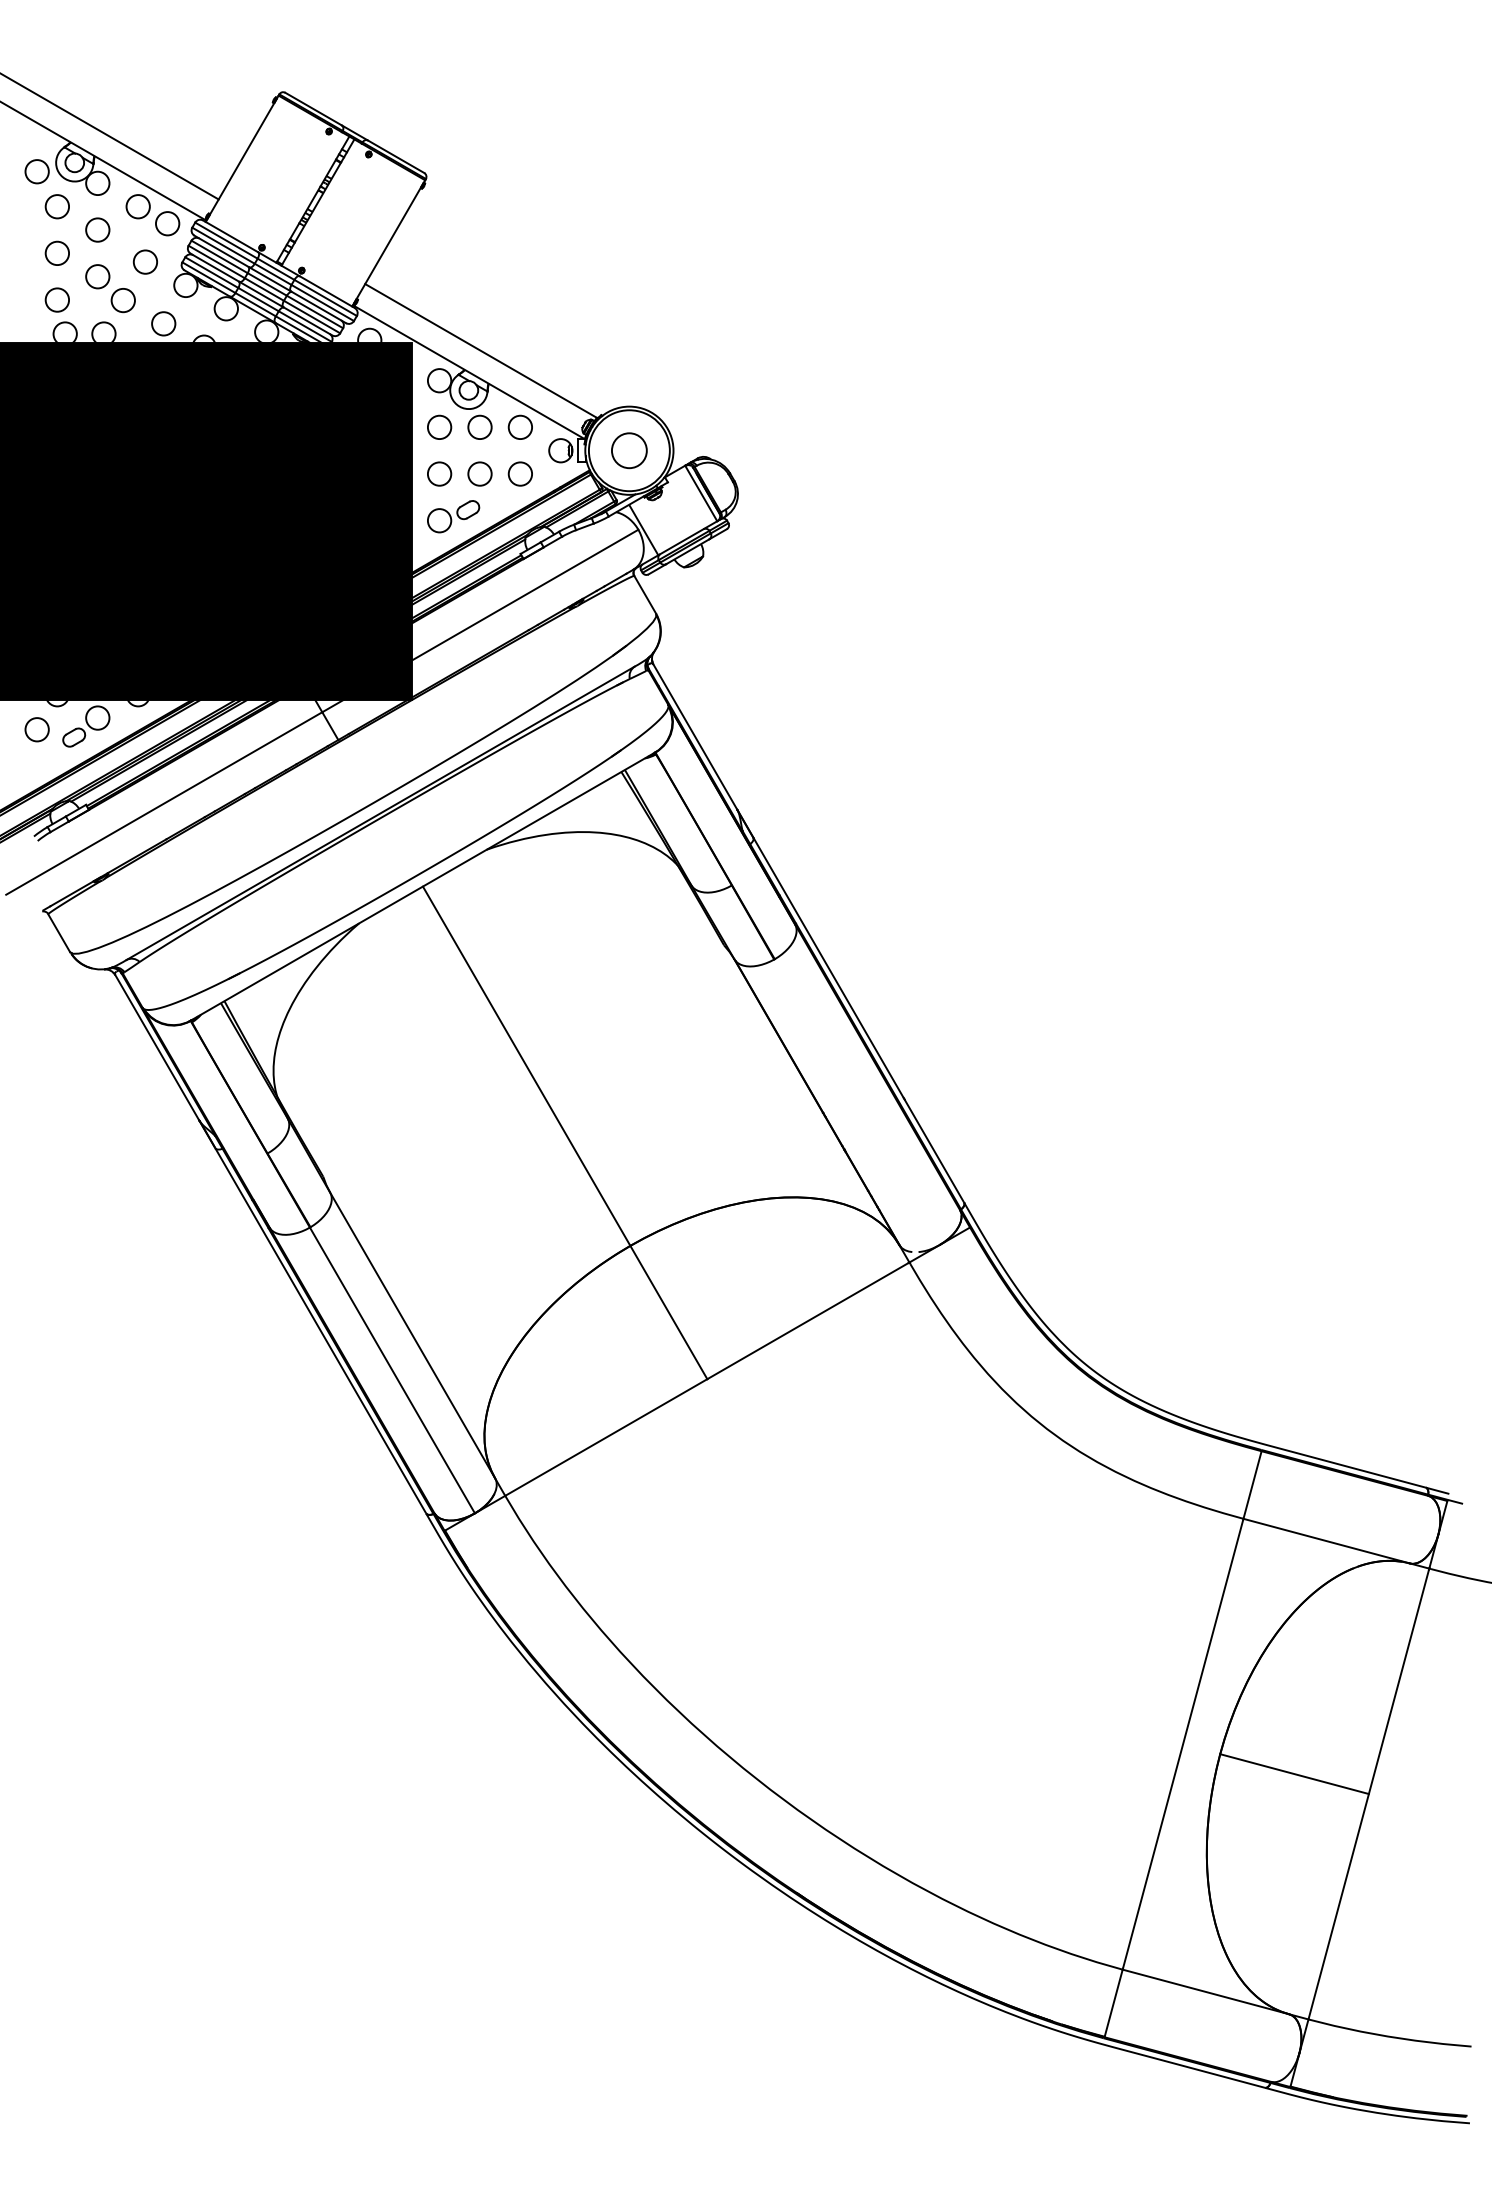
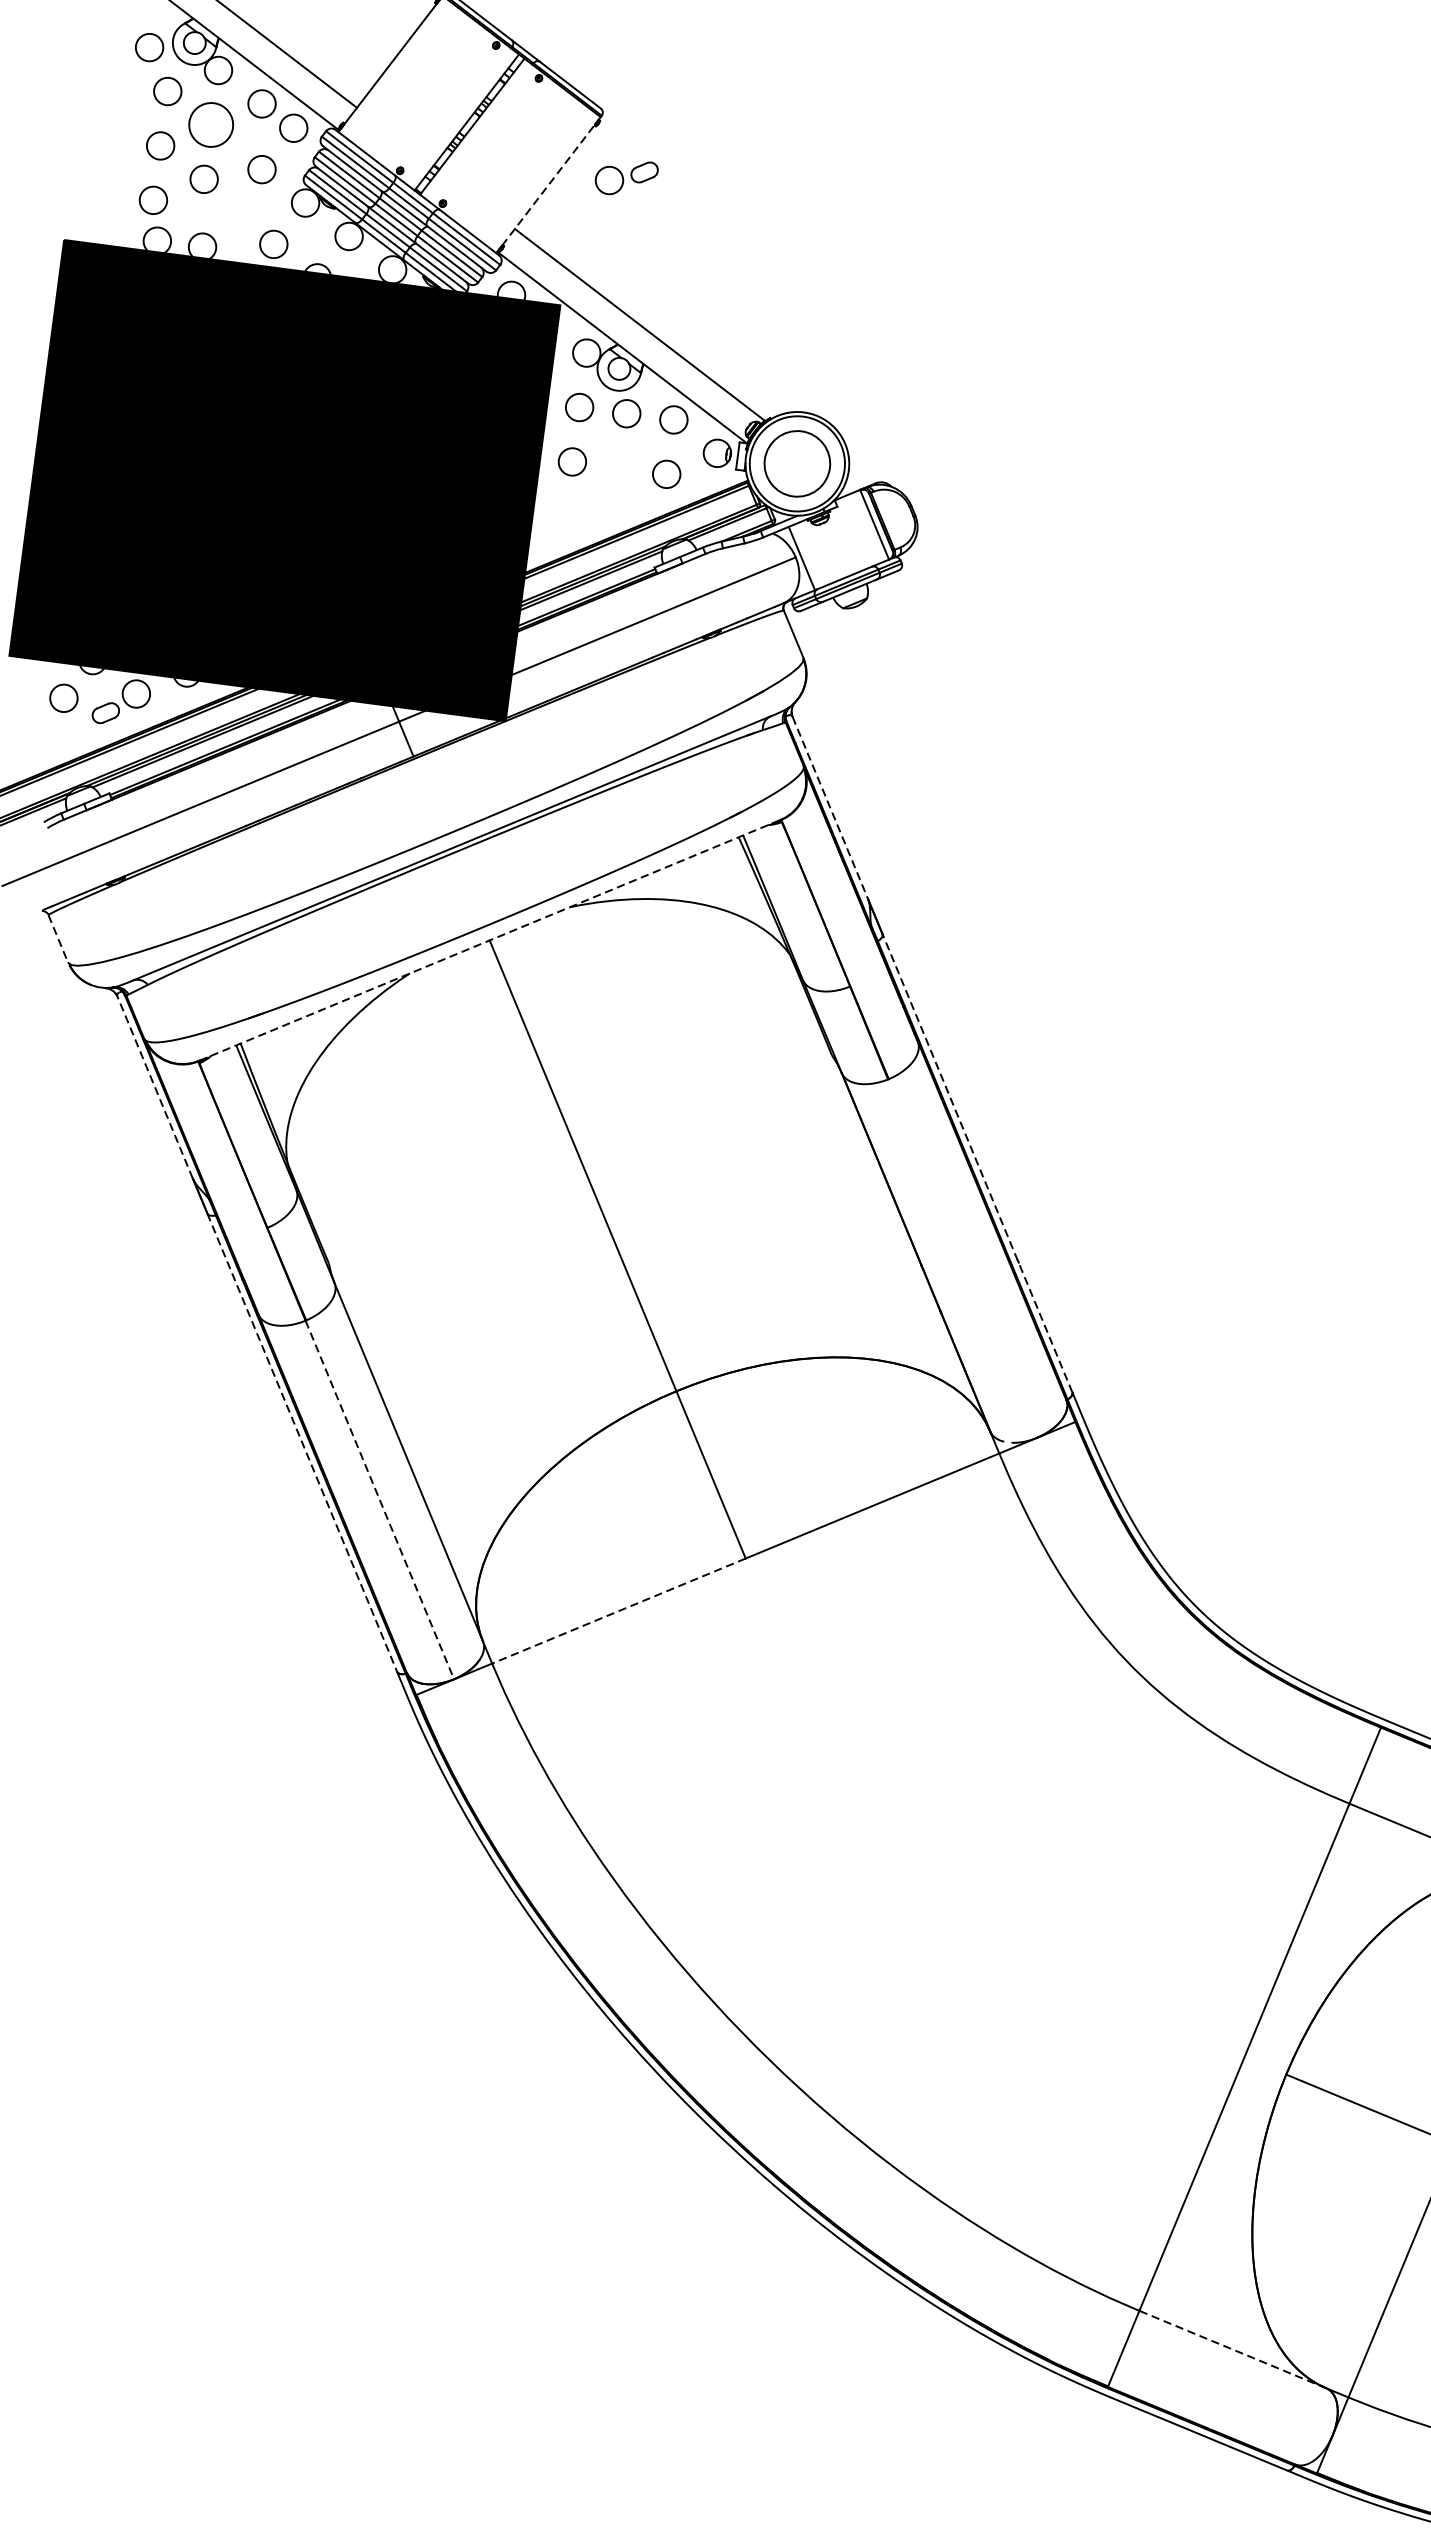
circle: (97, 229) -> (211, 124), size x1.6
line: (388, 243) -> (548, 185), solid -> dashed
circle: (122, 300) -> (229, 210), removed
circle: (628, 450) -> (796, 463), size x1.6
circle: (479, 473) -> (619, 467), removed
part: (453, 516) -> (626, 177), moved
line: (695, 737) -> (830, 808), solid -> dashed
line: (422, 886) -> (489, 940), solid -> dashed
line: (59, 933) -> (58, 939), solid -> dashed
line: (858, 1020) -> (977, 1163), solid -> dashed
line: (157, 1047) -> (155, 1087), solid -> dashed
line: (320, 1330) -> (302, 1442), solid -> dashed
line: (392, 1370) -> (379, 1500), solid -> dashed
line: (606, 1437) -> (619, 1611), solid -> dashed
line: (1205, 1991) -> (1232, 2349), solid -> dashed

